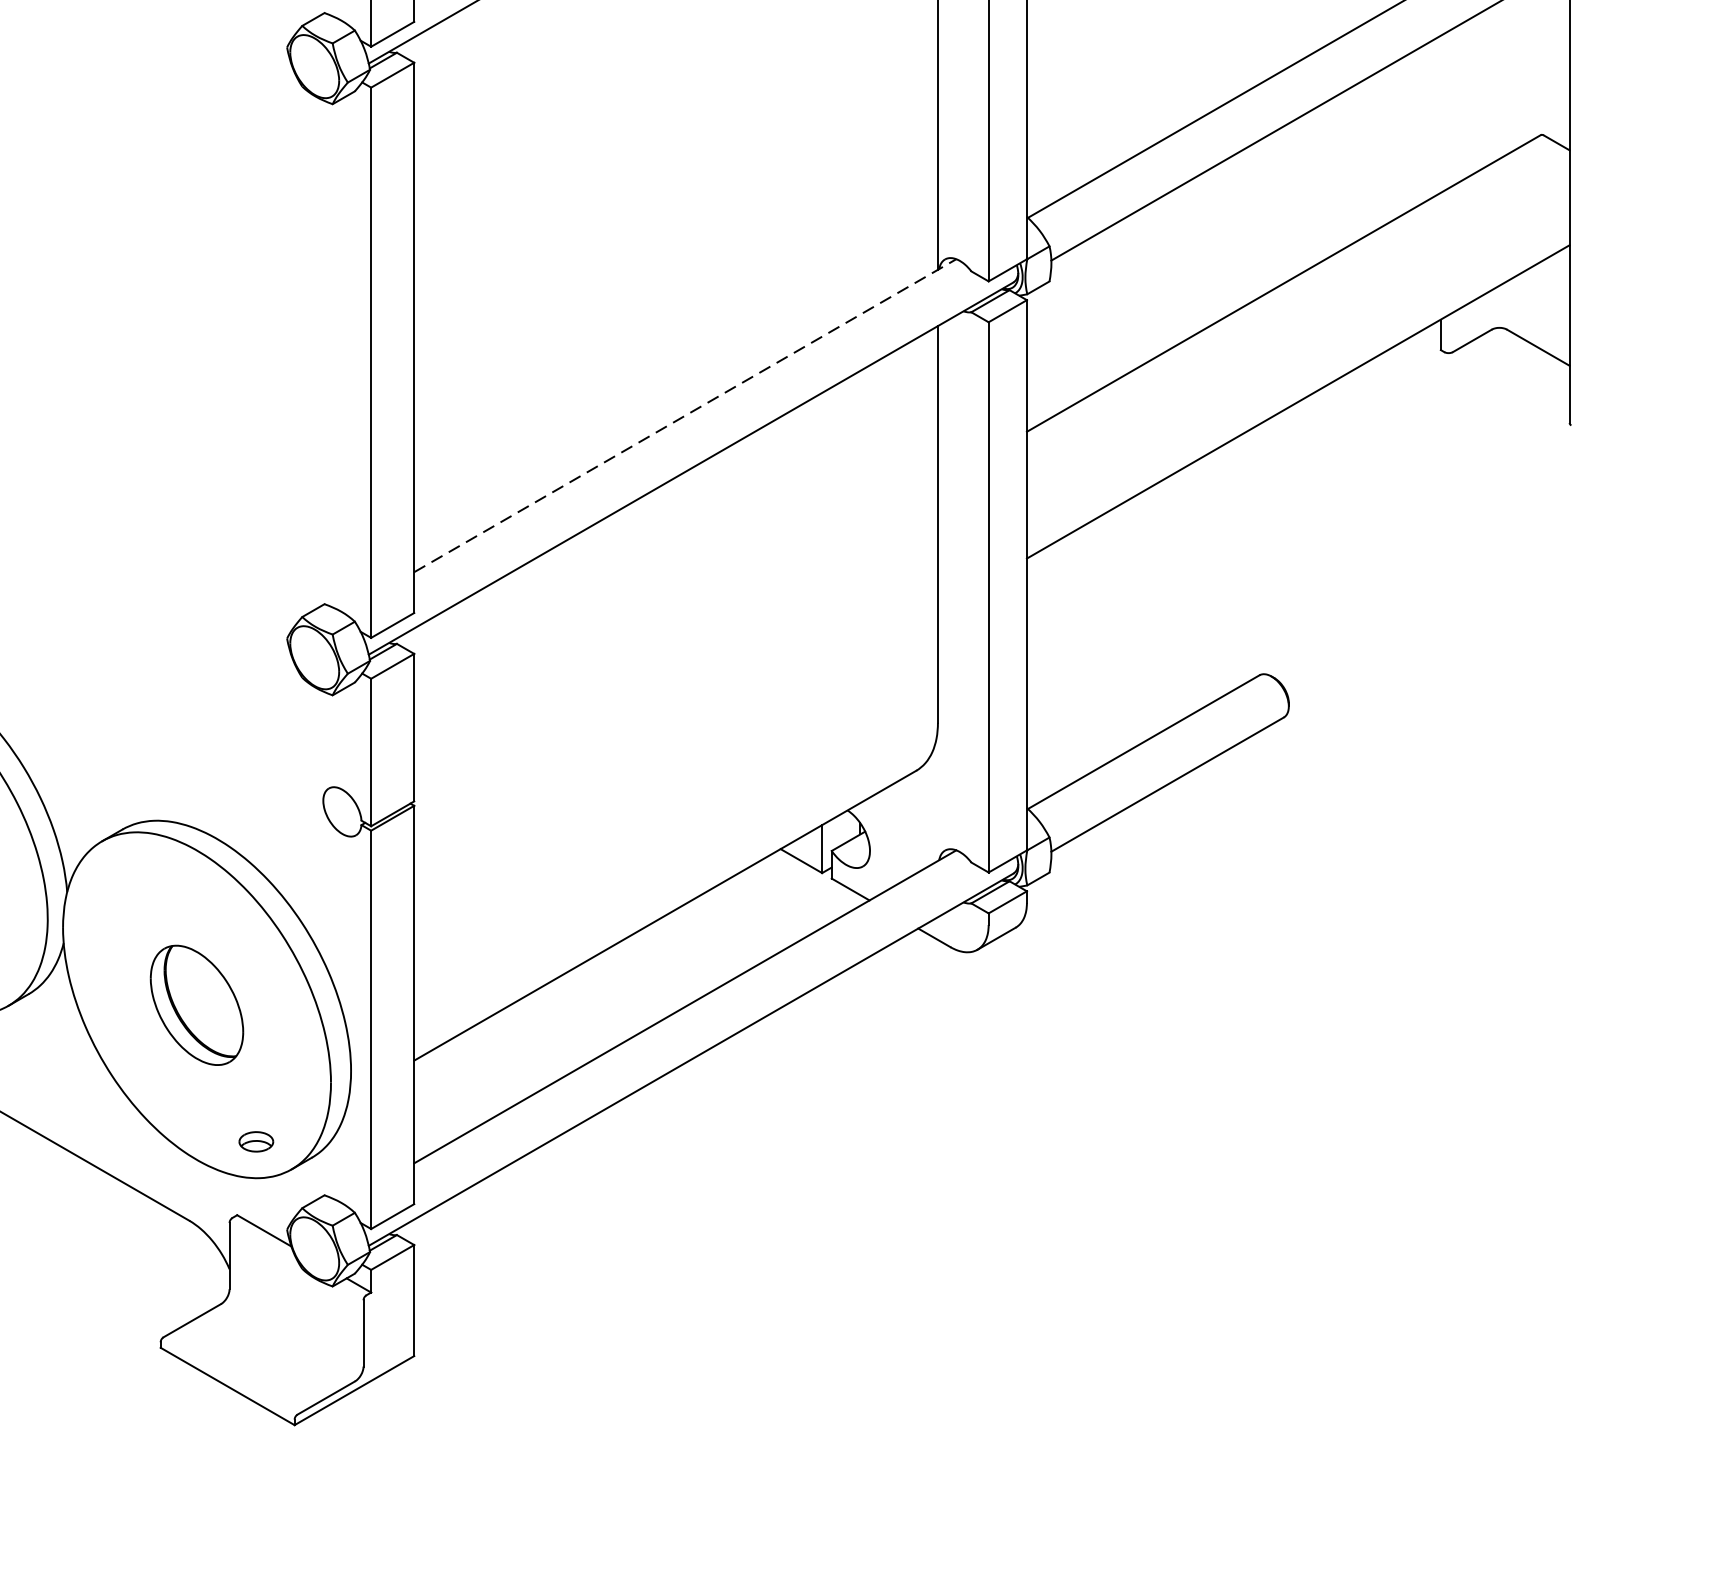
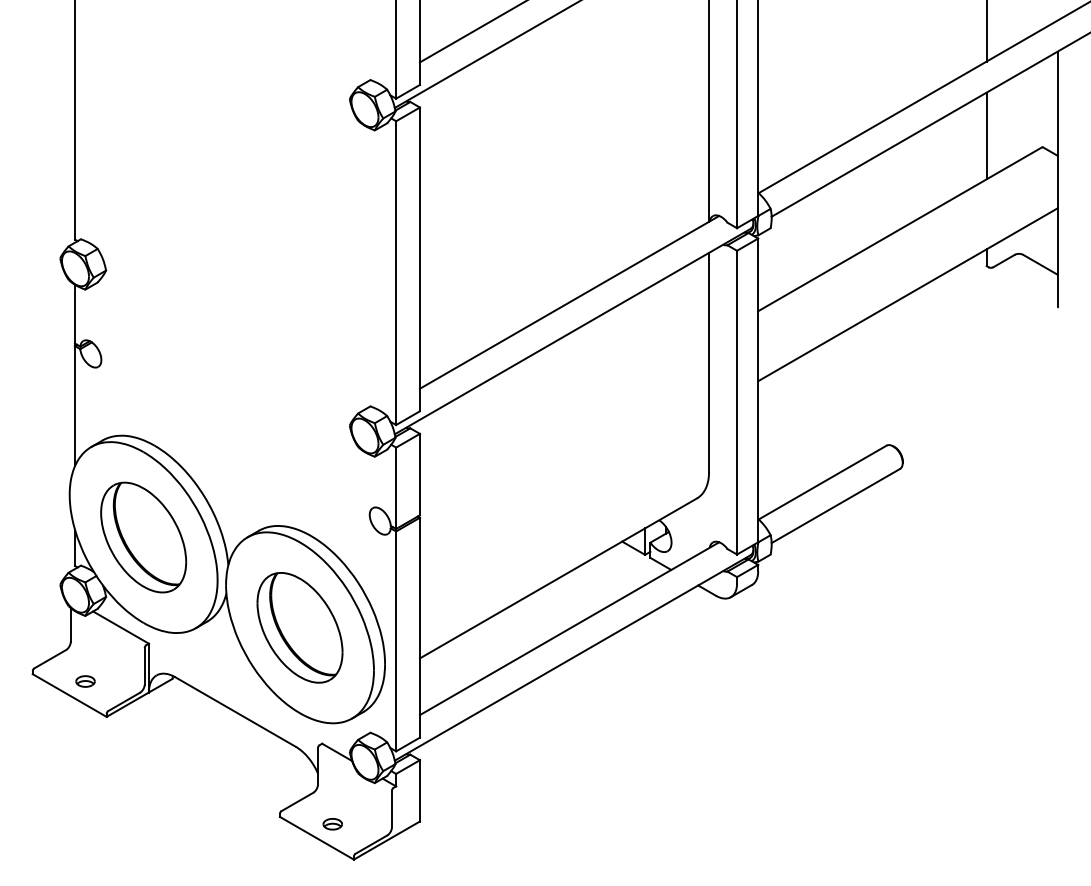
line: (1440, 113) -> (986, 135), added
line: (685, 415) -> (569, 302), dashed -> solid
part: (196, 1004) -> (299, 627), size x1.67
part: (255, 1142) -> (332, 824), moved

